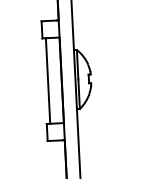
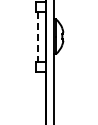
line: (48, 82) -> (38, 37), solid -> dashed

